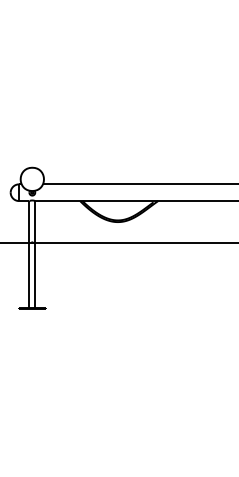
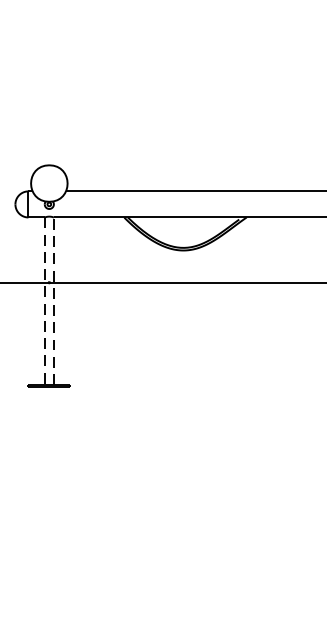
line: (35, 253) -> (54, 299), solid -> dashed
line: (29, 254) -> (44, 301), solid -> dashed

